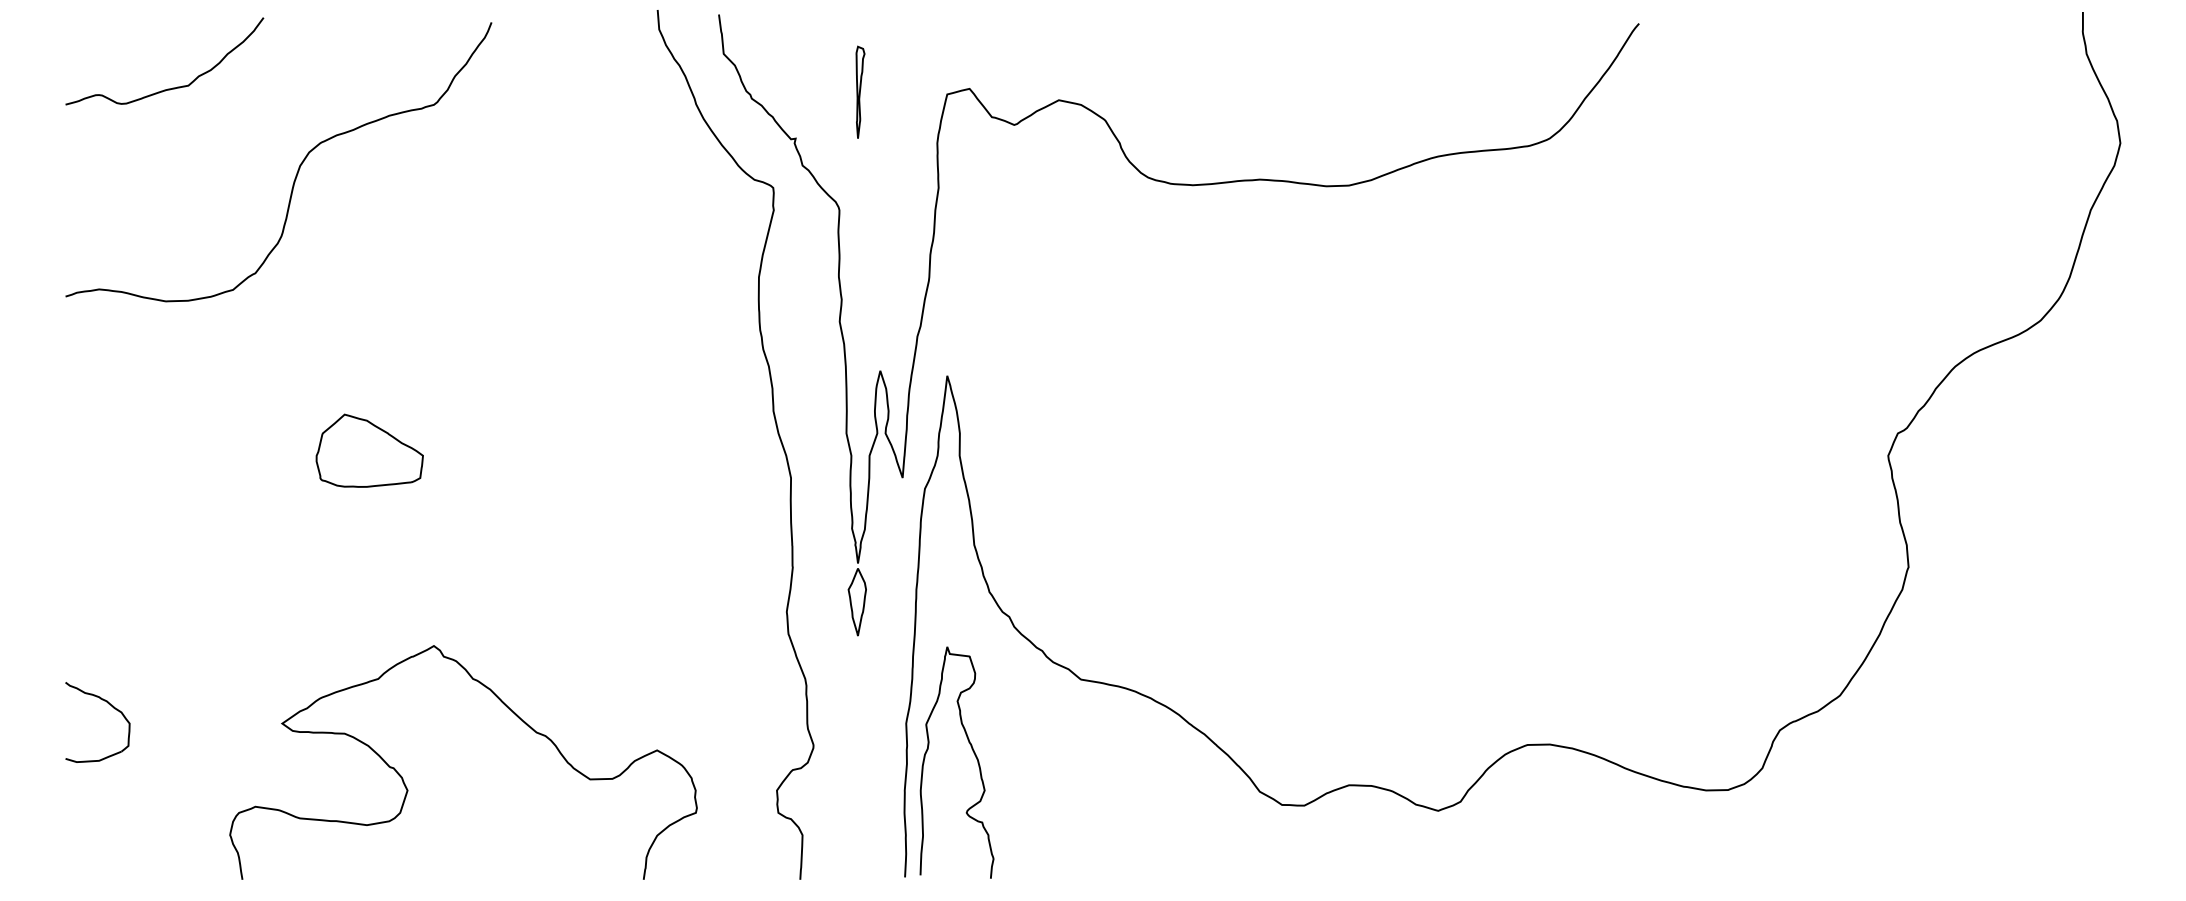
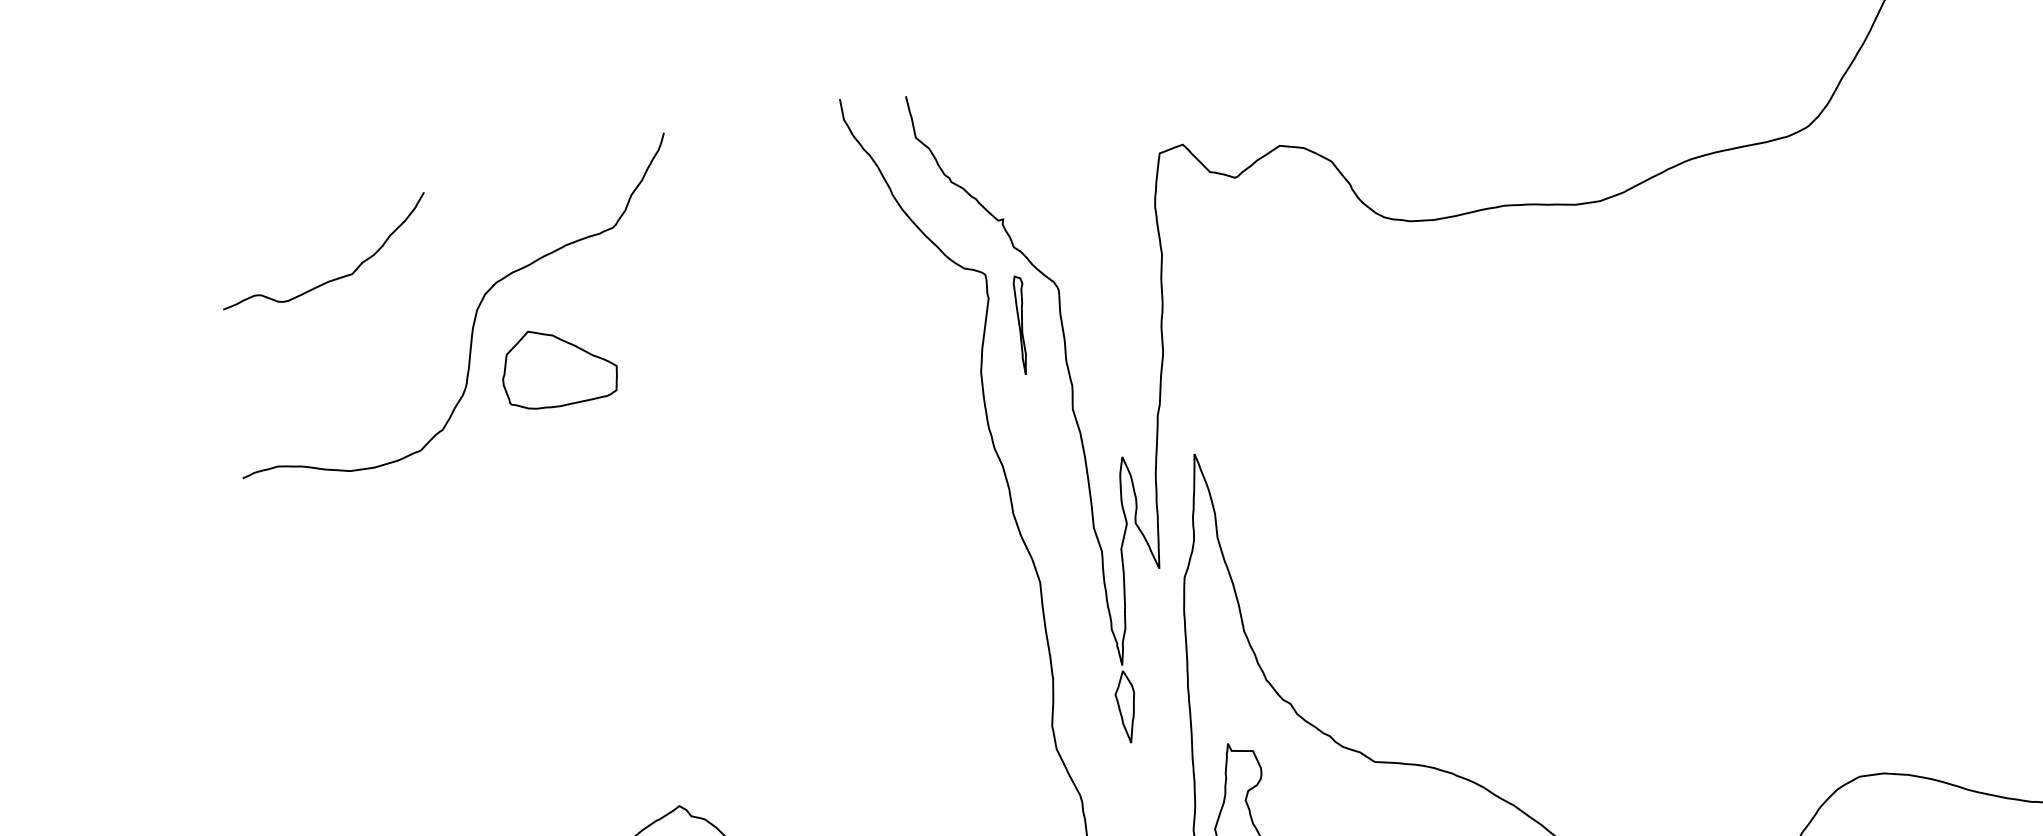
curve: (167, 88) -> (330, 279), moved
part: (860, 91) -> (1022, 324), moved
part: (369, 450) -> (558, 366), moved

